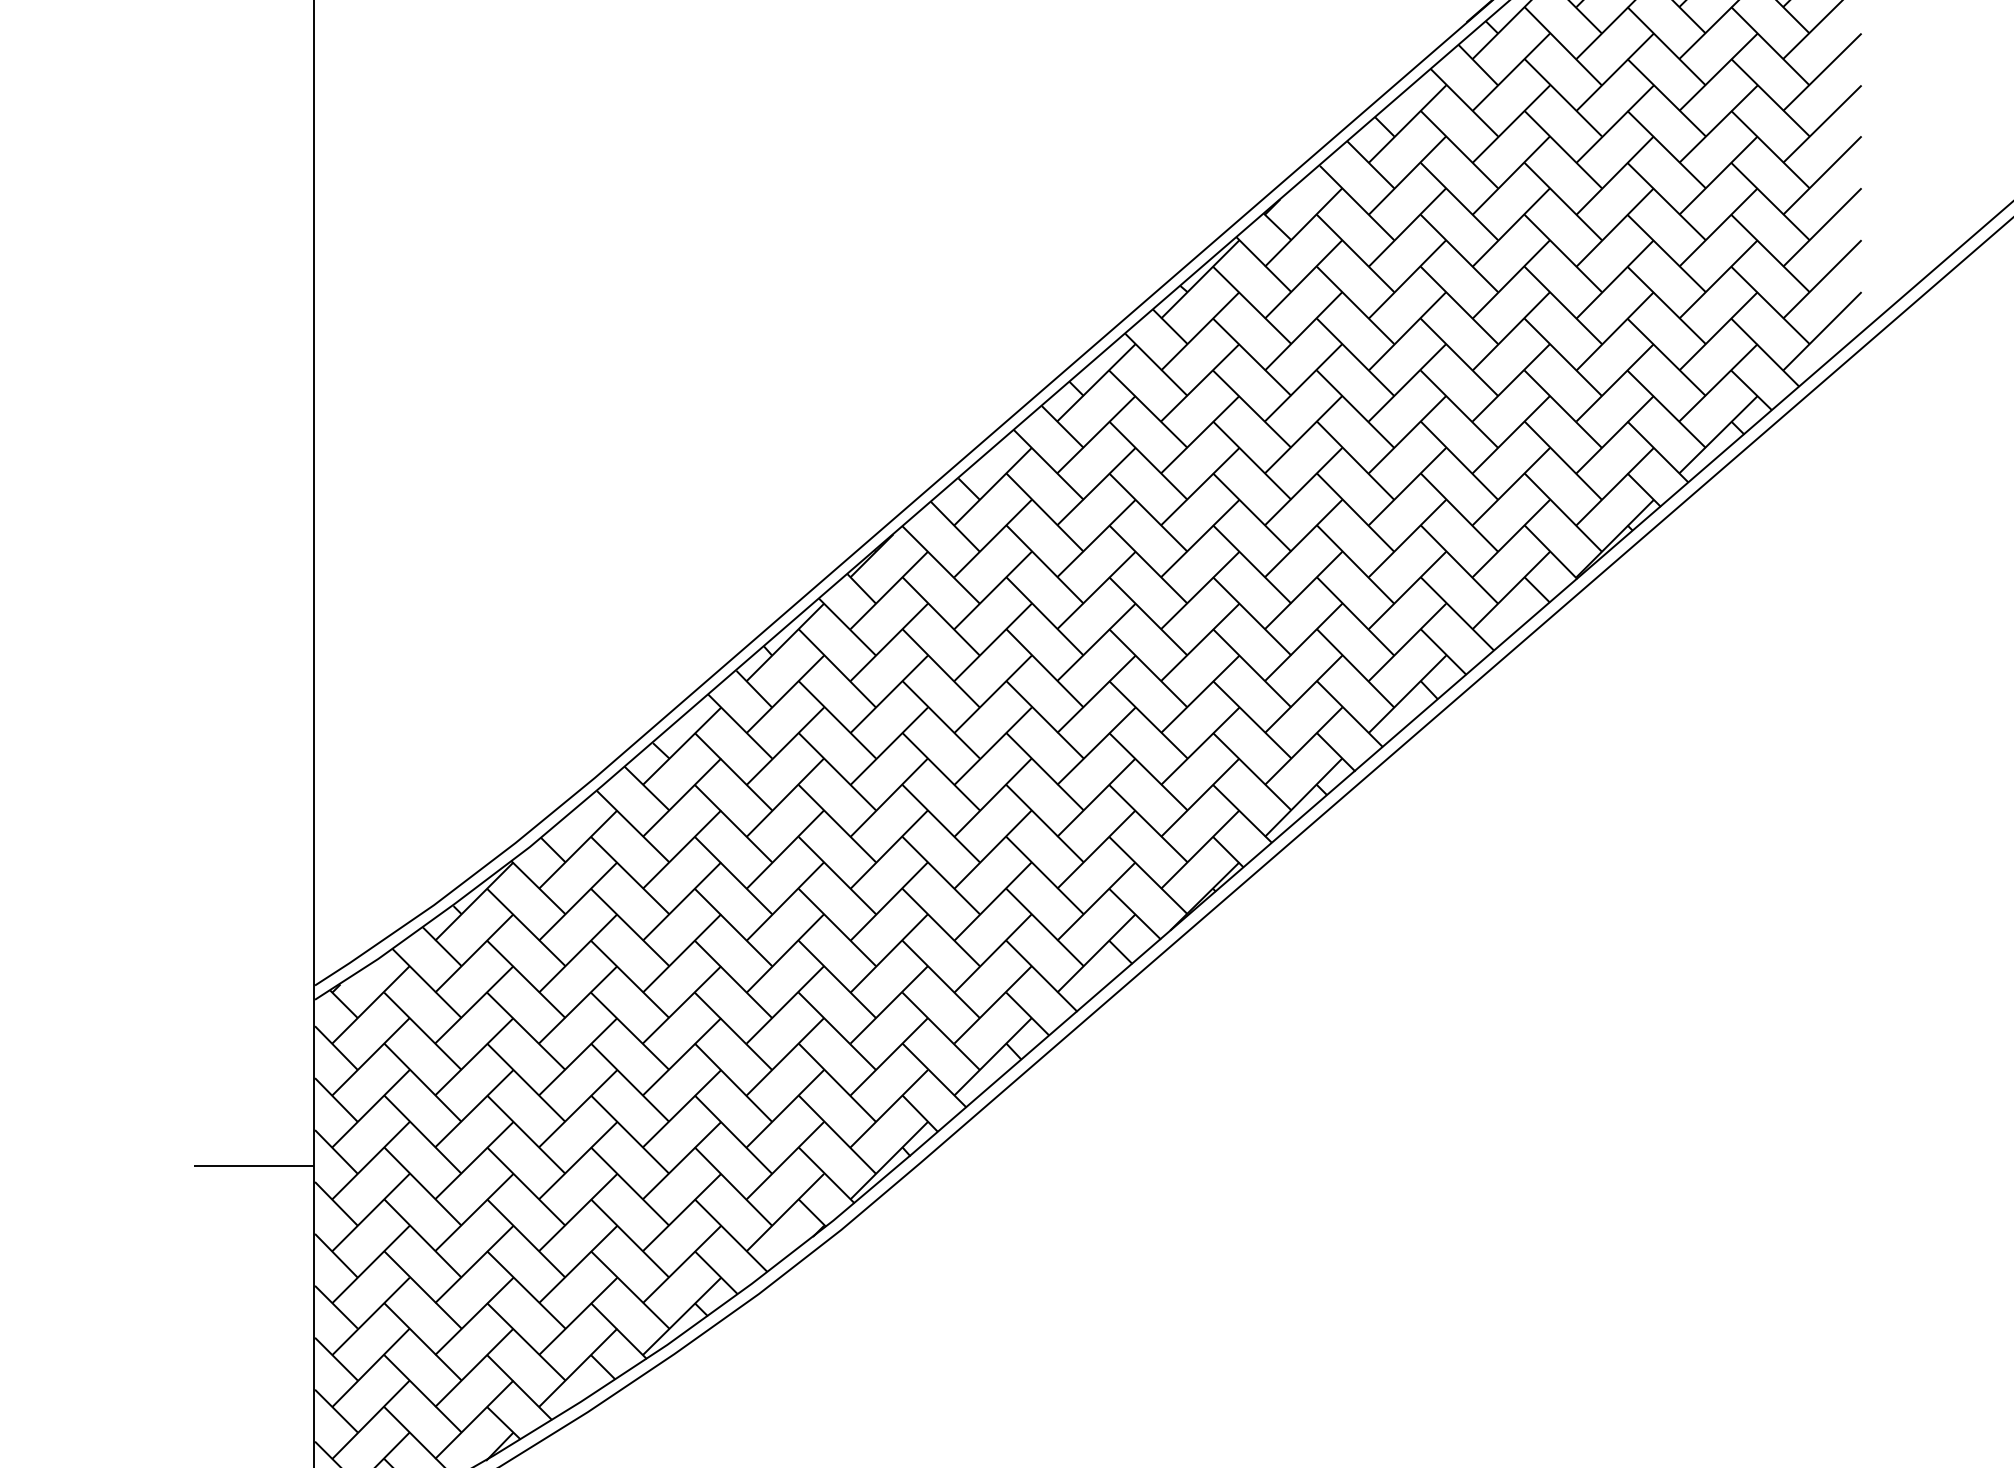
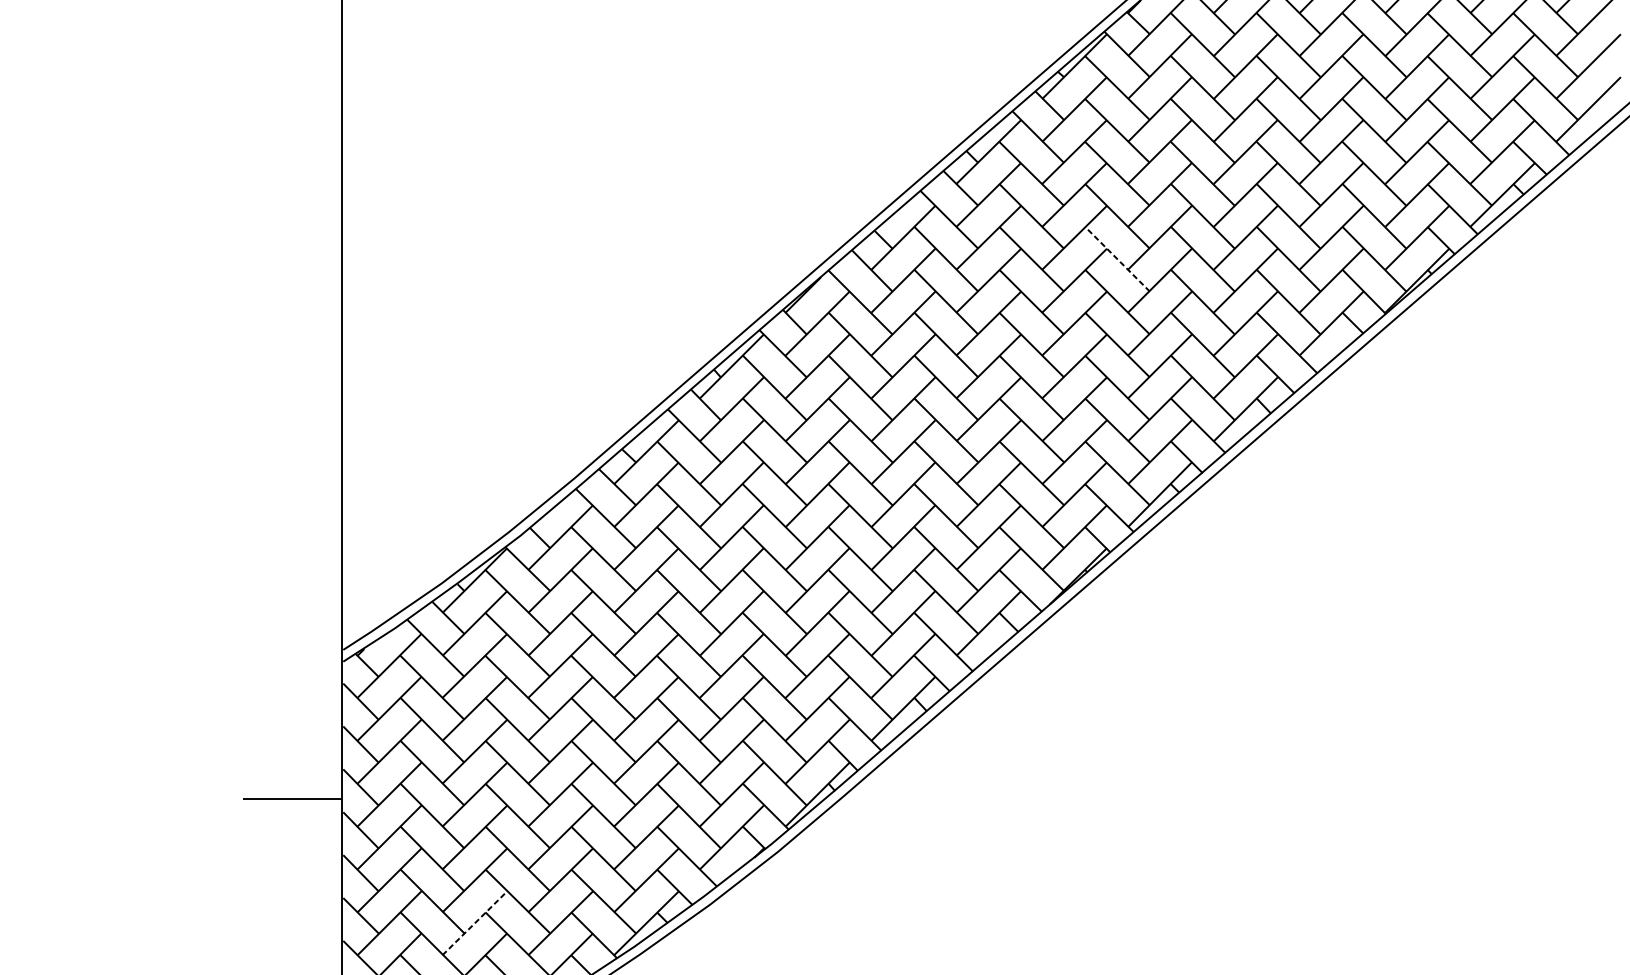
line: (1251, 512) -> (1116, 259), solid -> dashed
line: (474, 1316) -> (475, 923), solid -> dashed

